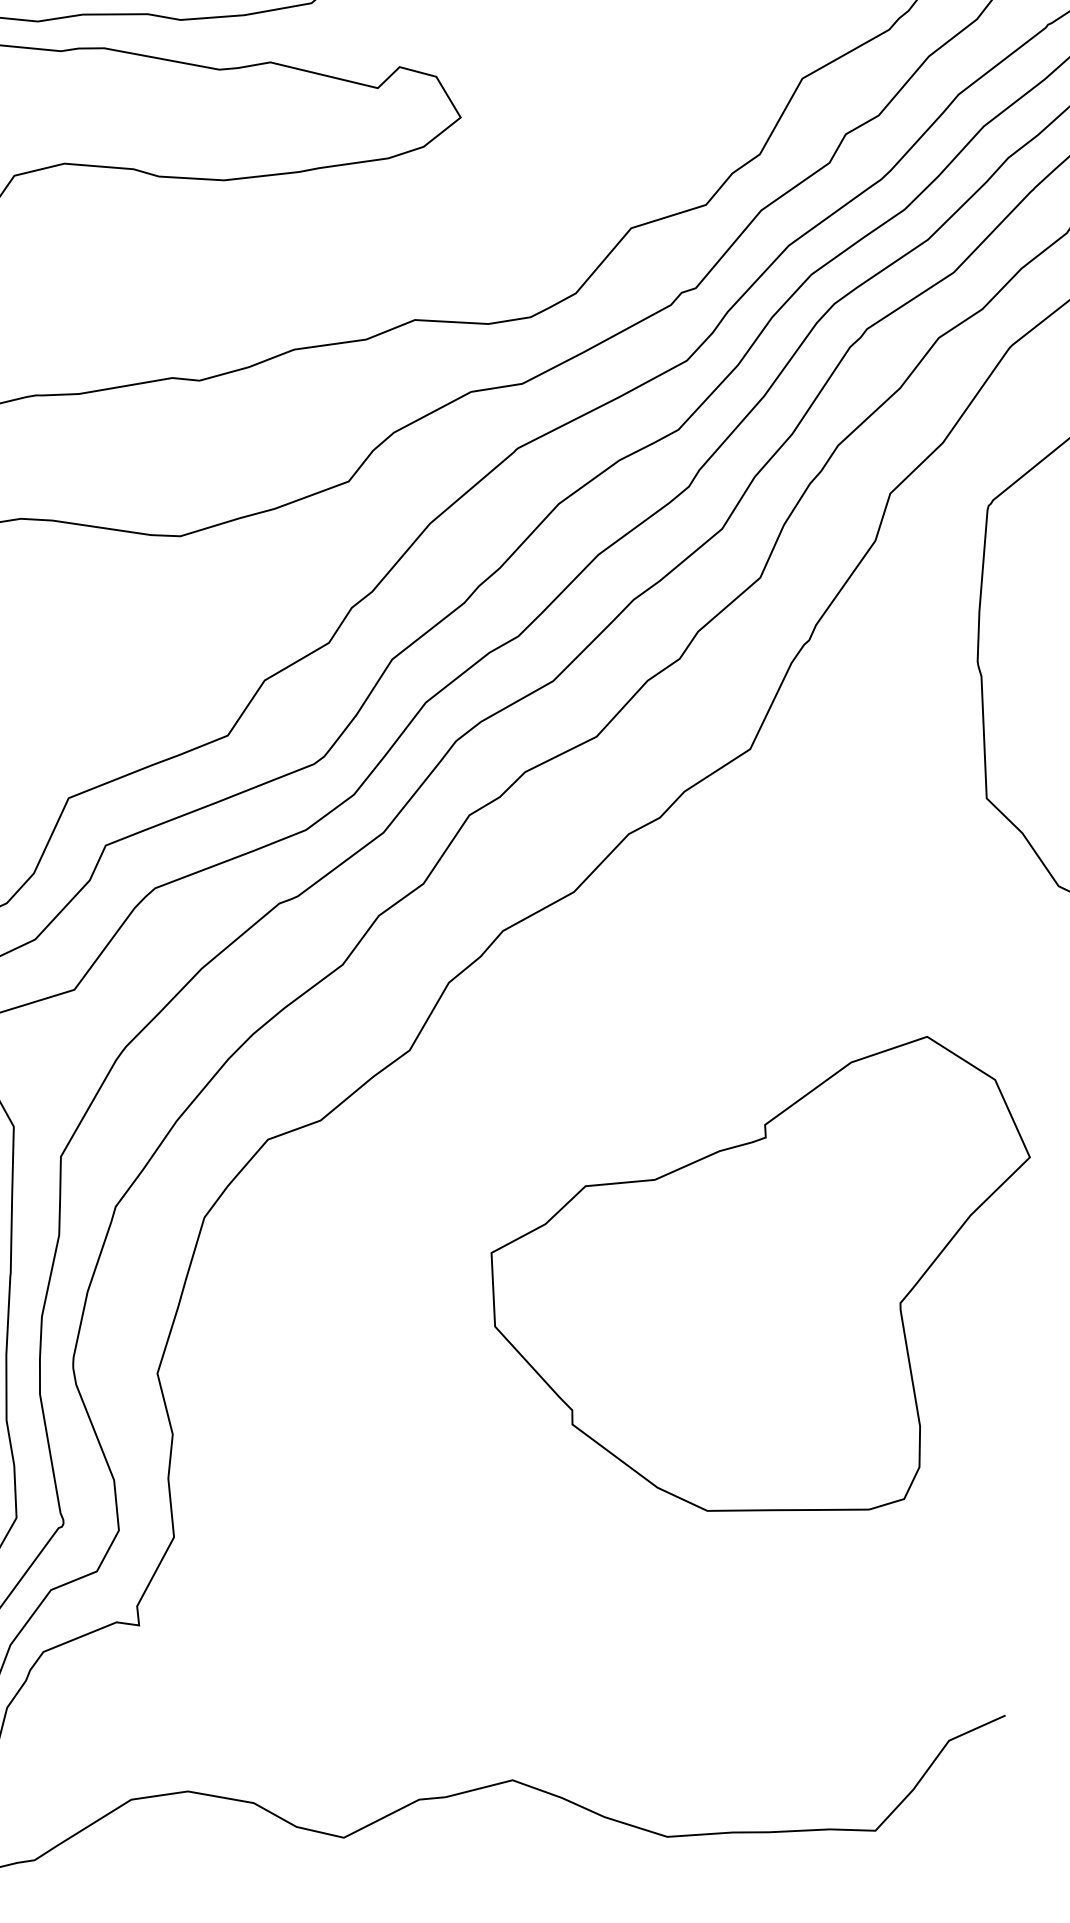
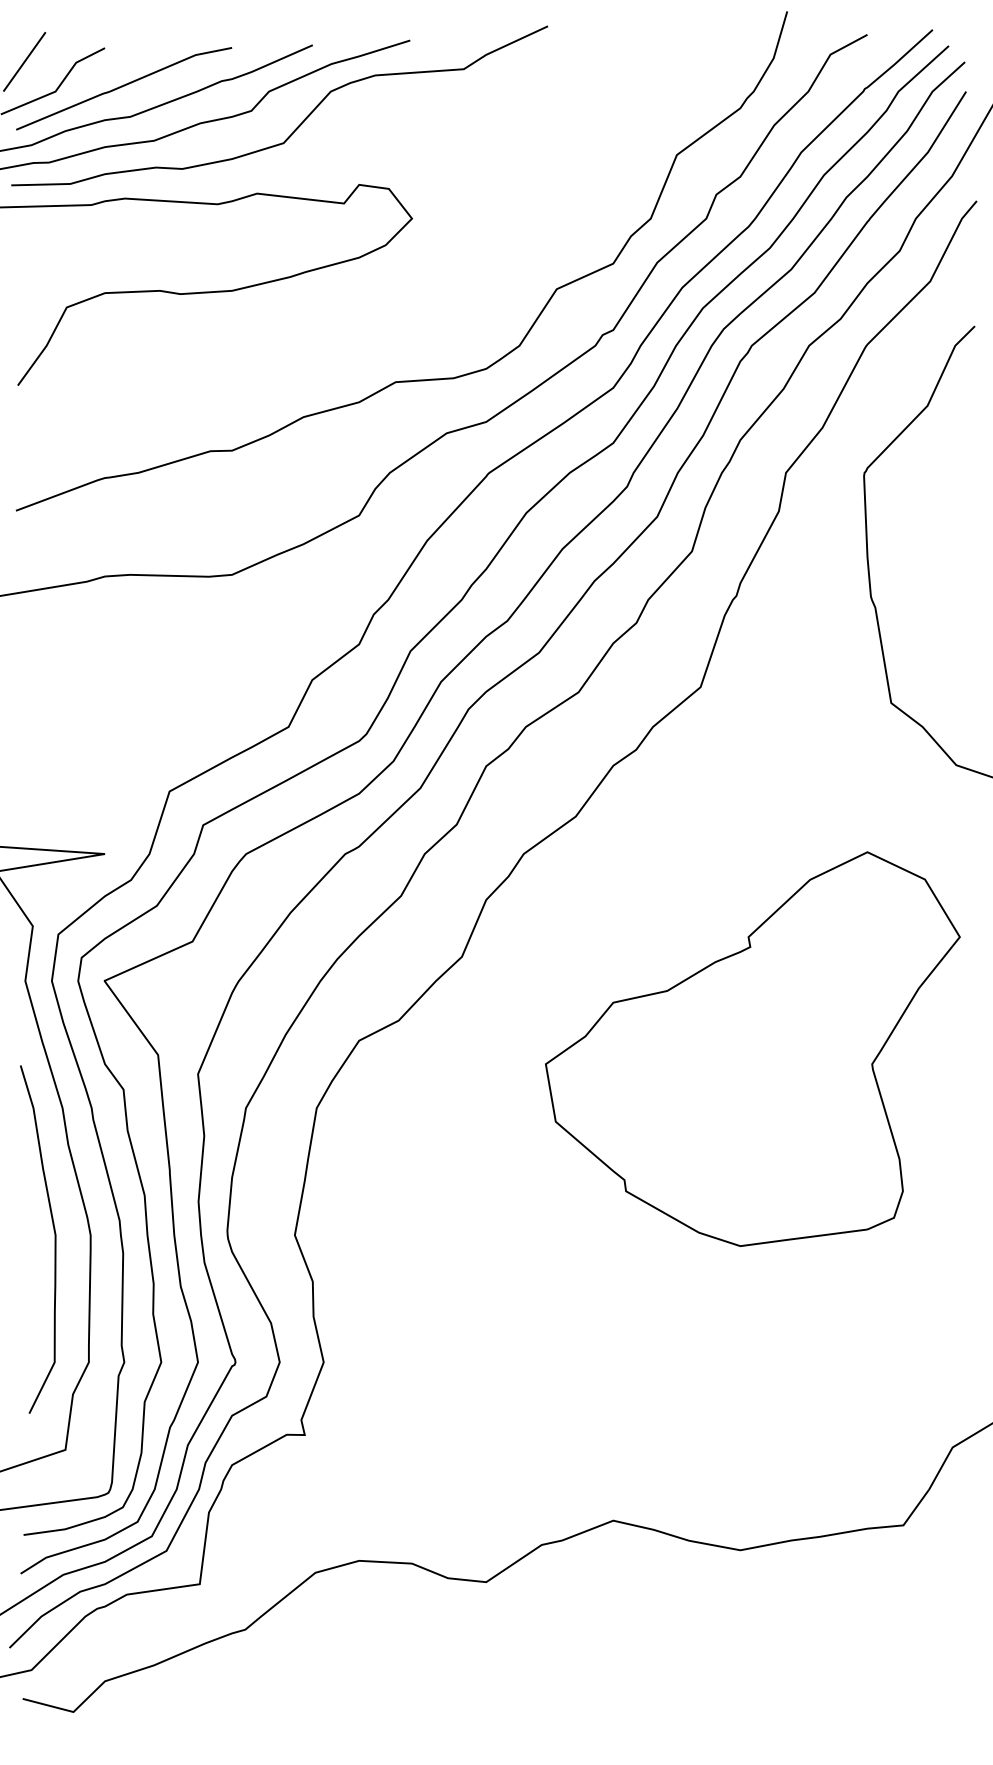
part: (752, 1265) -> (752, 1048), moved

